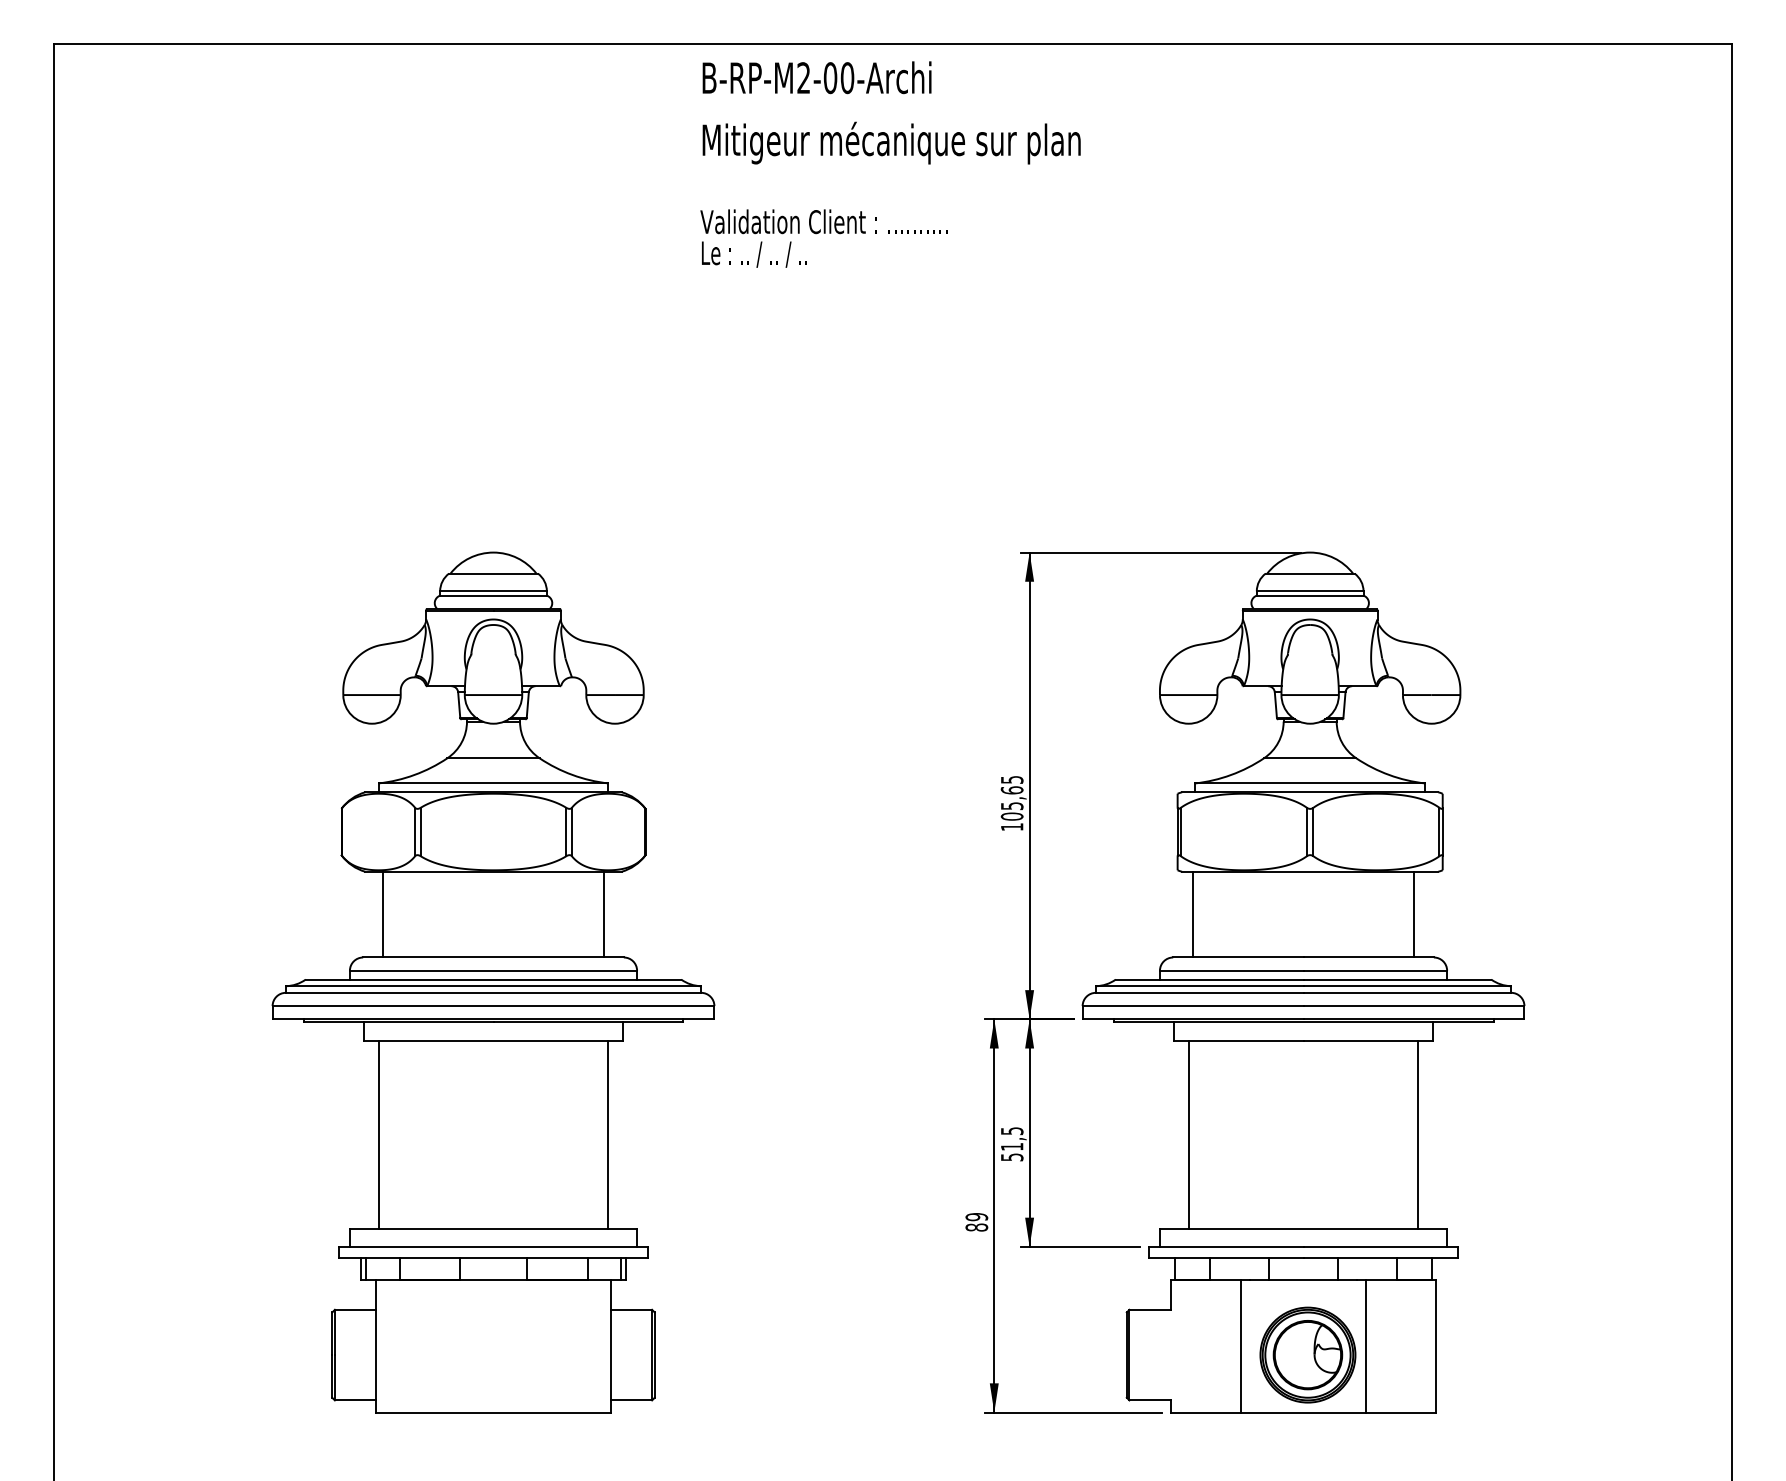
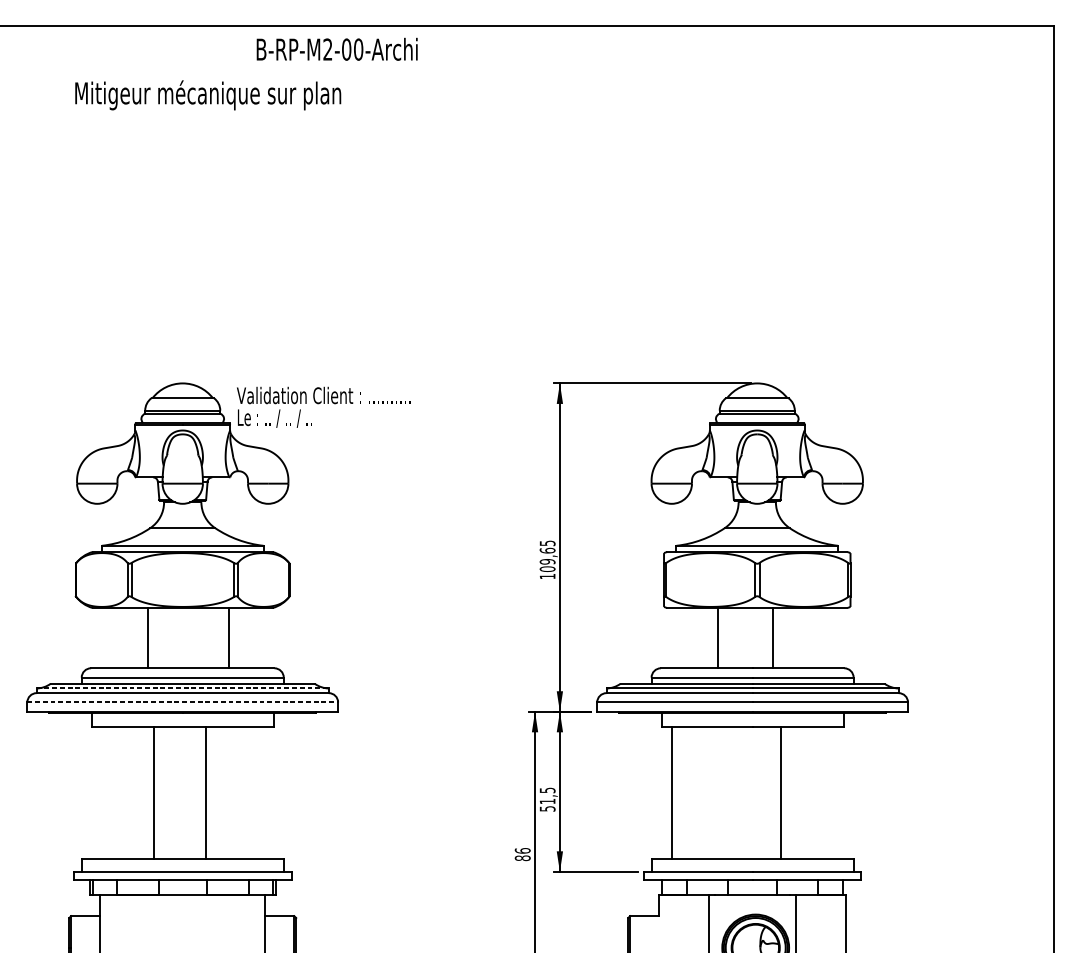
text: (816, 77) -> (336, 49), moved
text: (891, 142) -> (208, 94), moved
text: (823, 238) -> (323, 407), moved
text: (1011, 806) -> (547, 562), 105,65 -> 109,65
line: (383, 914) -> (148, 638), moved
line: (603, 914) -> (228, 638), moved
line: (1193, 914) -> (718, 638), moved
line: (1414, 914) -> (773, 638), moved
line: (493, 986) -> (182, 688), solid -> dashed
line: (493, 1006) -> (182, 702), solid -> dashed
line: (379, 1135) -> (153, 793), moved
line: (607, 1135) -> (205, 793), moved
line: (1417, 1135) -> (780, 793), moved
text: (976, 1216) -> (522, 850), 89 -> 86

